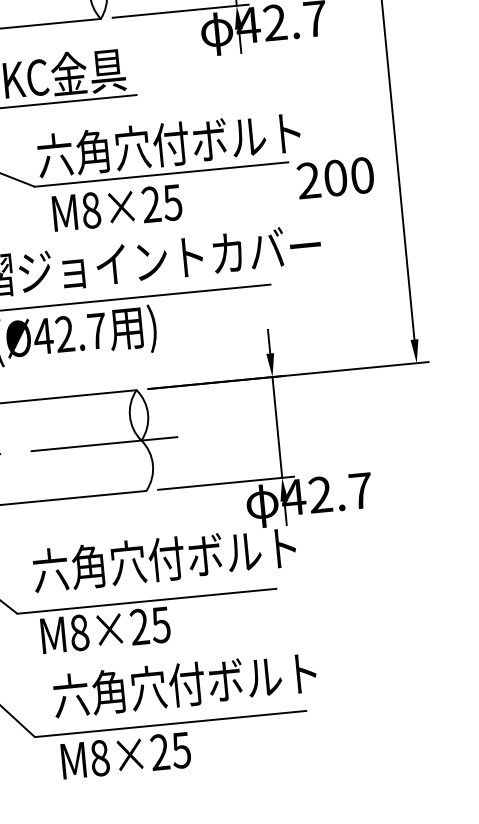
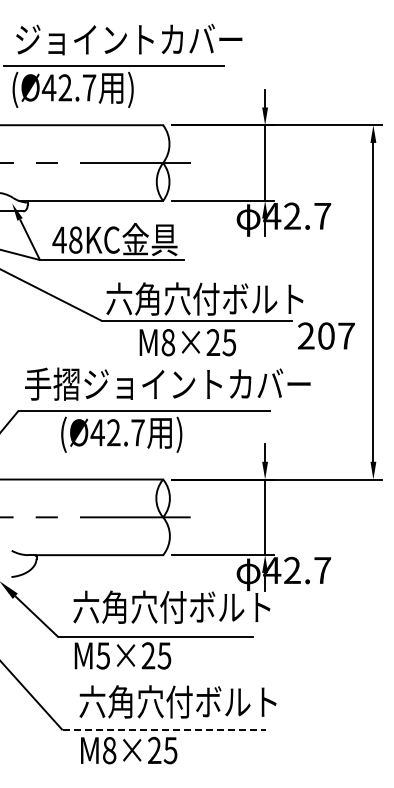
text: (362, 174) -> (346, 335), 200 -> 207
text: (116, 207) -> (187, 342), moved
text: (79, 632) -> (103, 655), M8×25 -> M5×25
line: (170, 724) -> (164, 730), solid -> dashed

